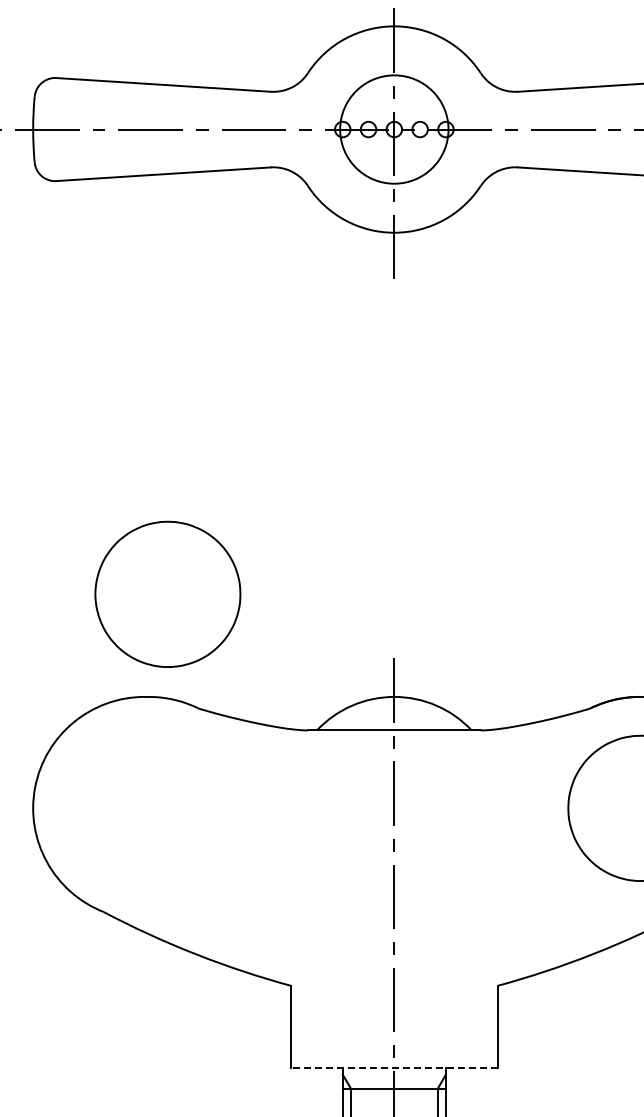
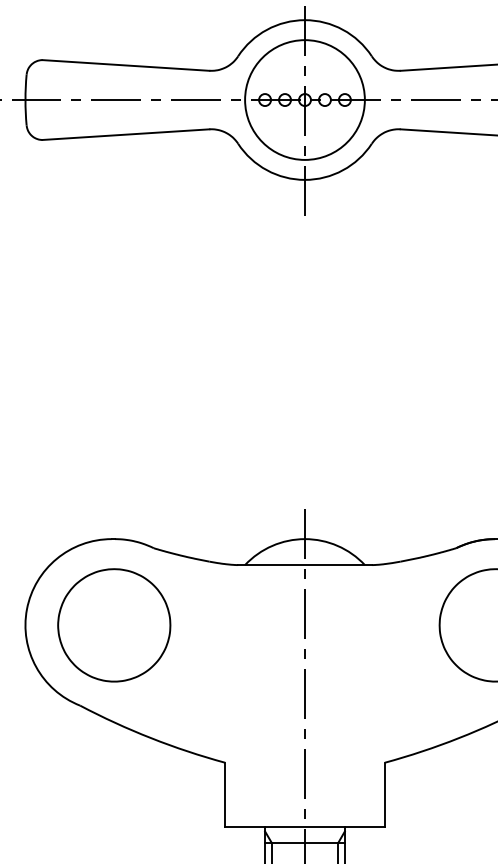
circle: (393, 129) -> (304, 99), size x1.43
part: (167, 593) -> (113, 624), moved
line: (393, 1068) -> (304, 826), dashed -> solid

